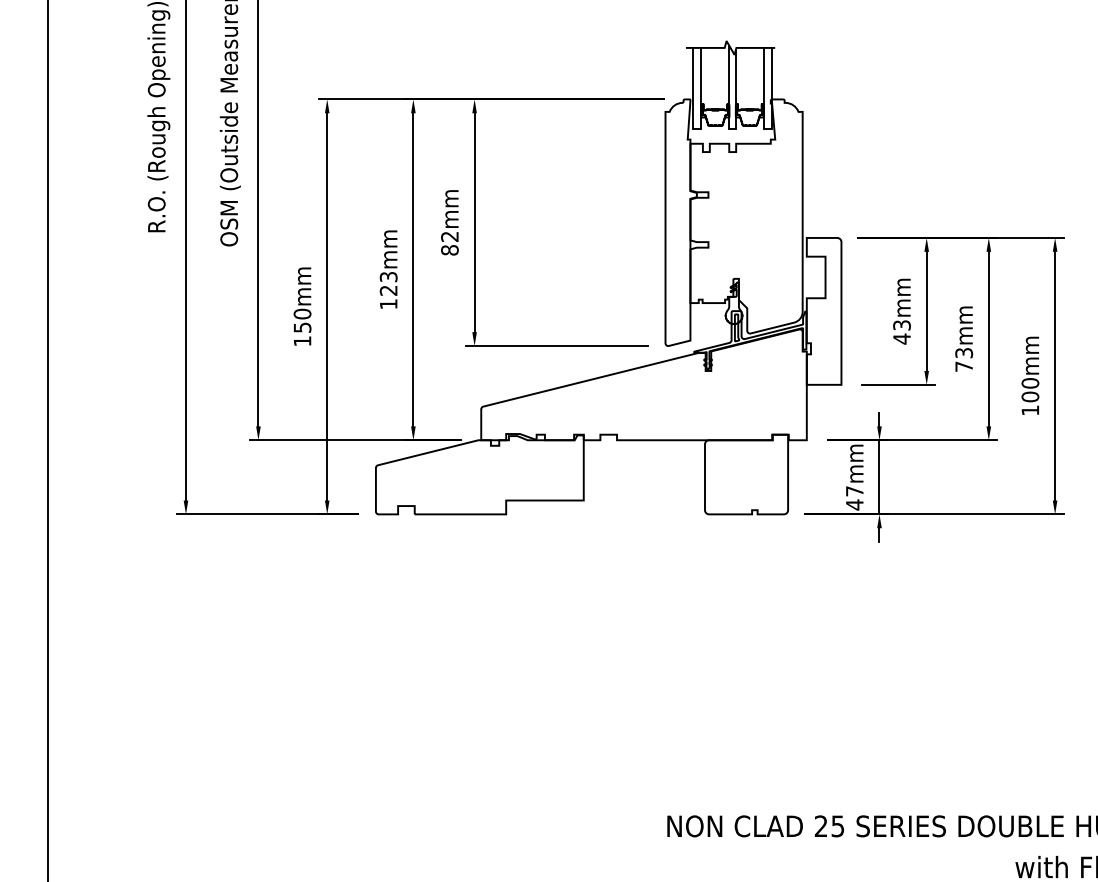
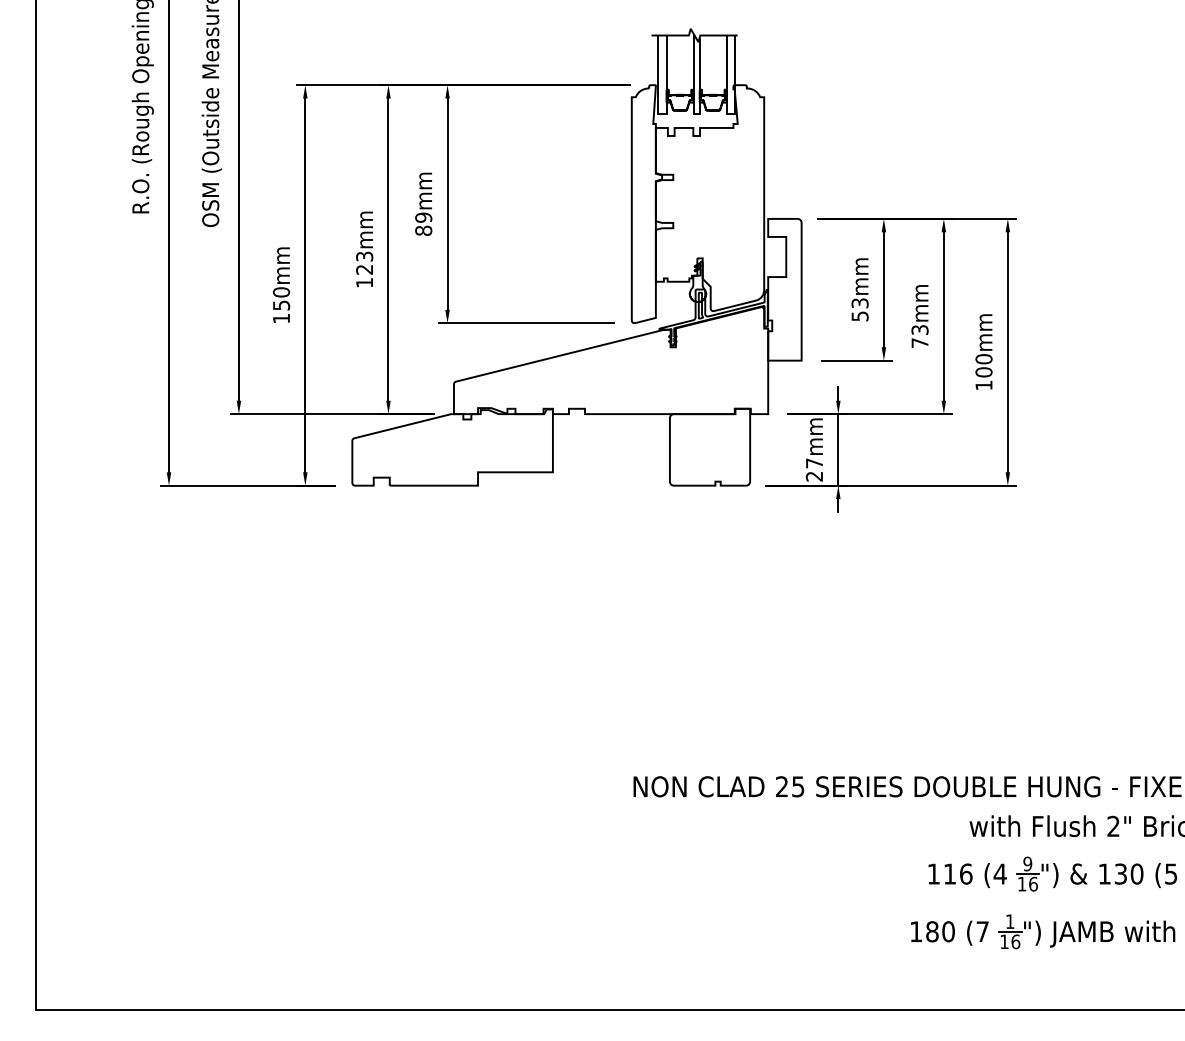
text: (449, 236) -> (423, 217), 82mm -> 89mm
text: (901, 339) -> (859, 316), 43mm -> 53mm
text: (853, 504) -> (813, 476), 47mm -> 27mm

